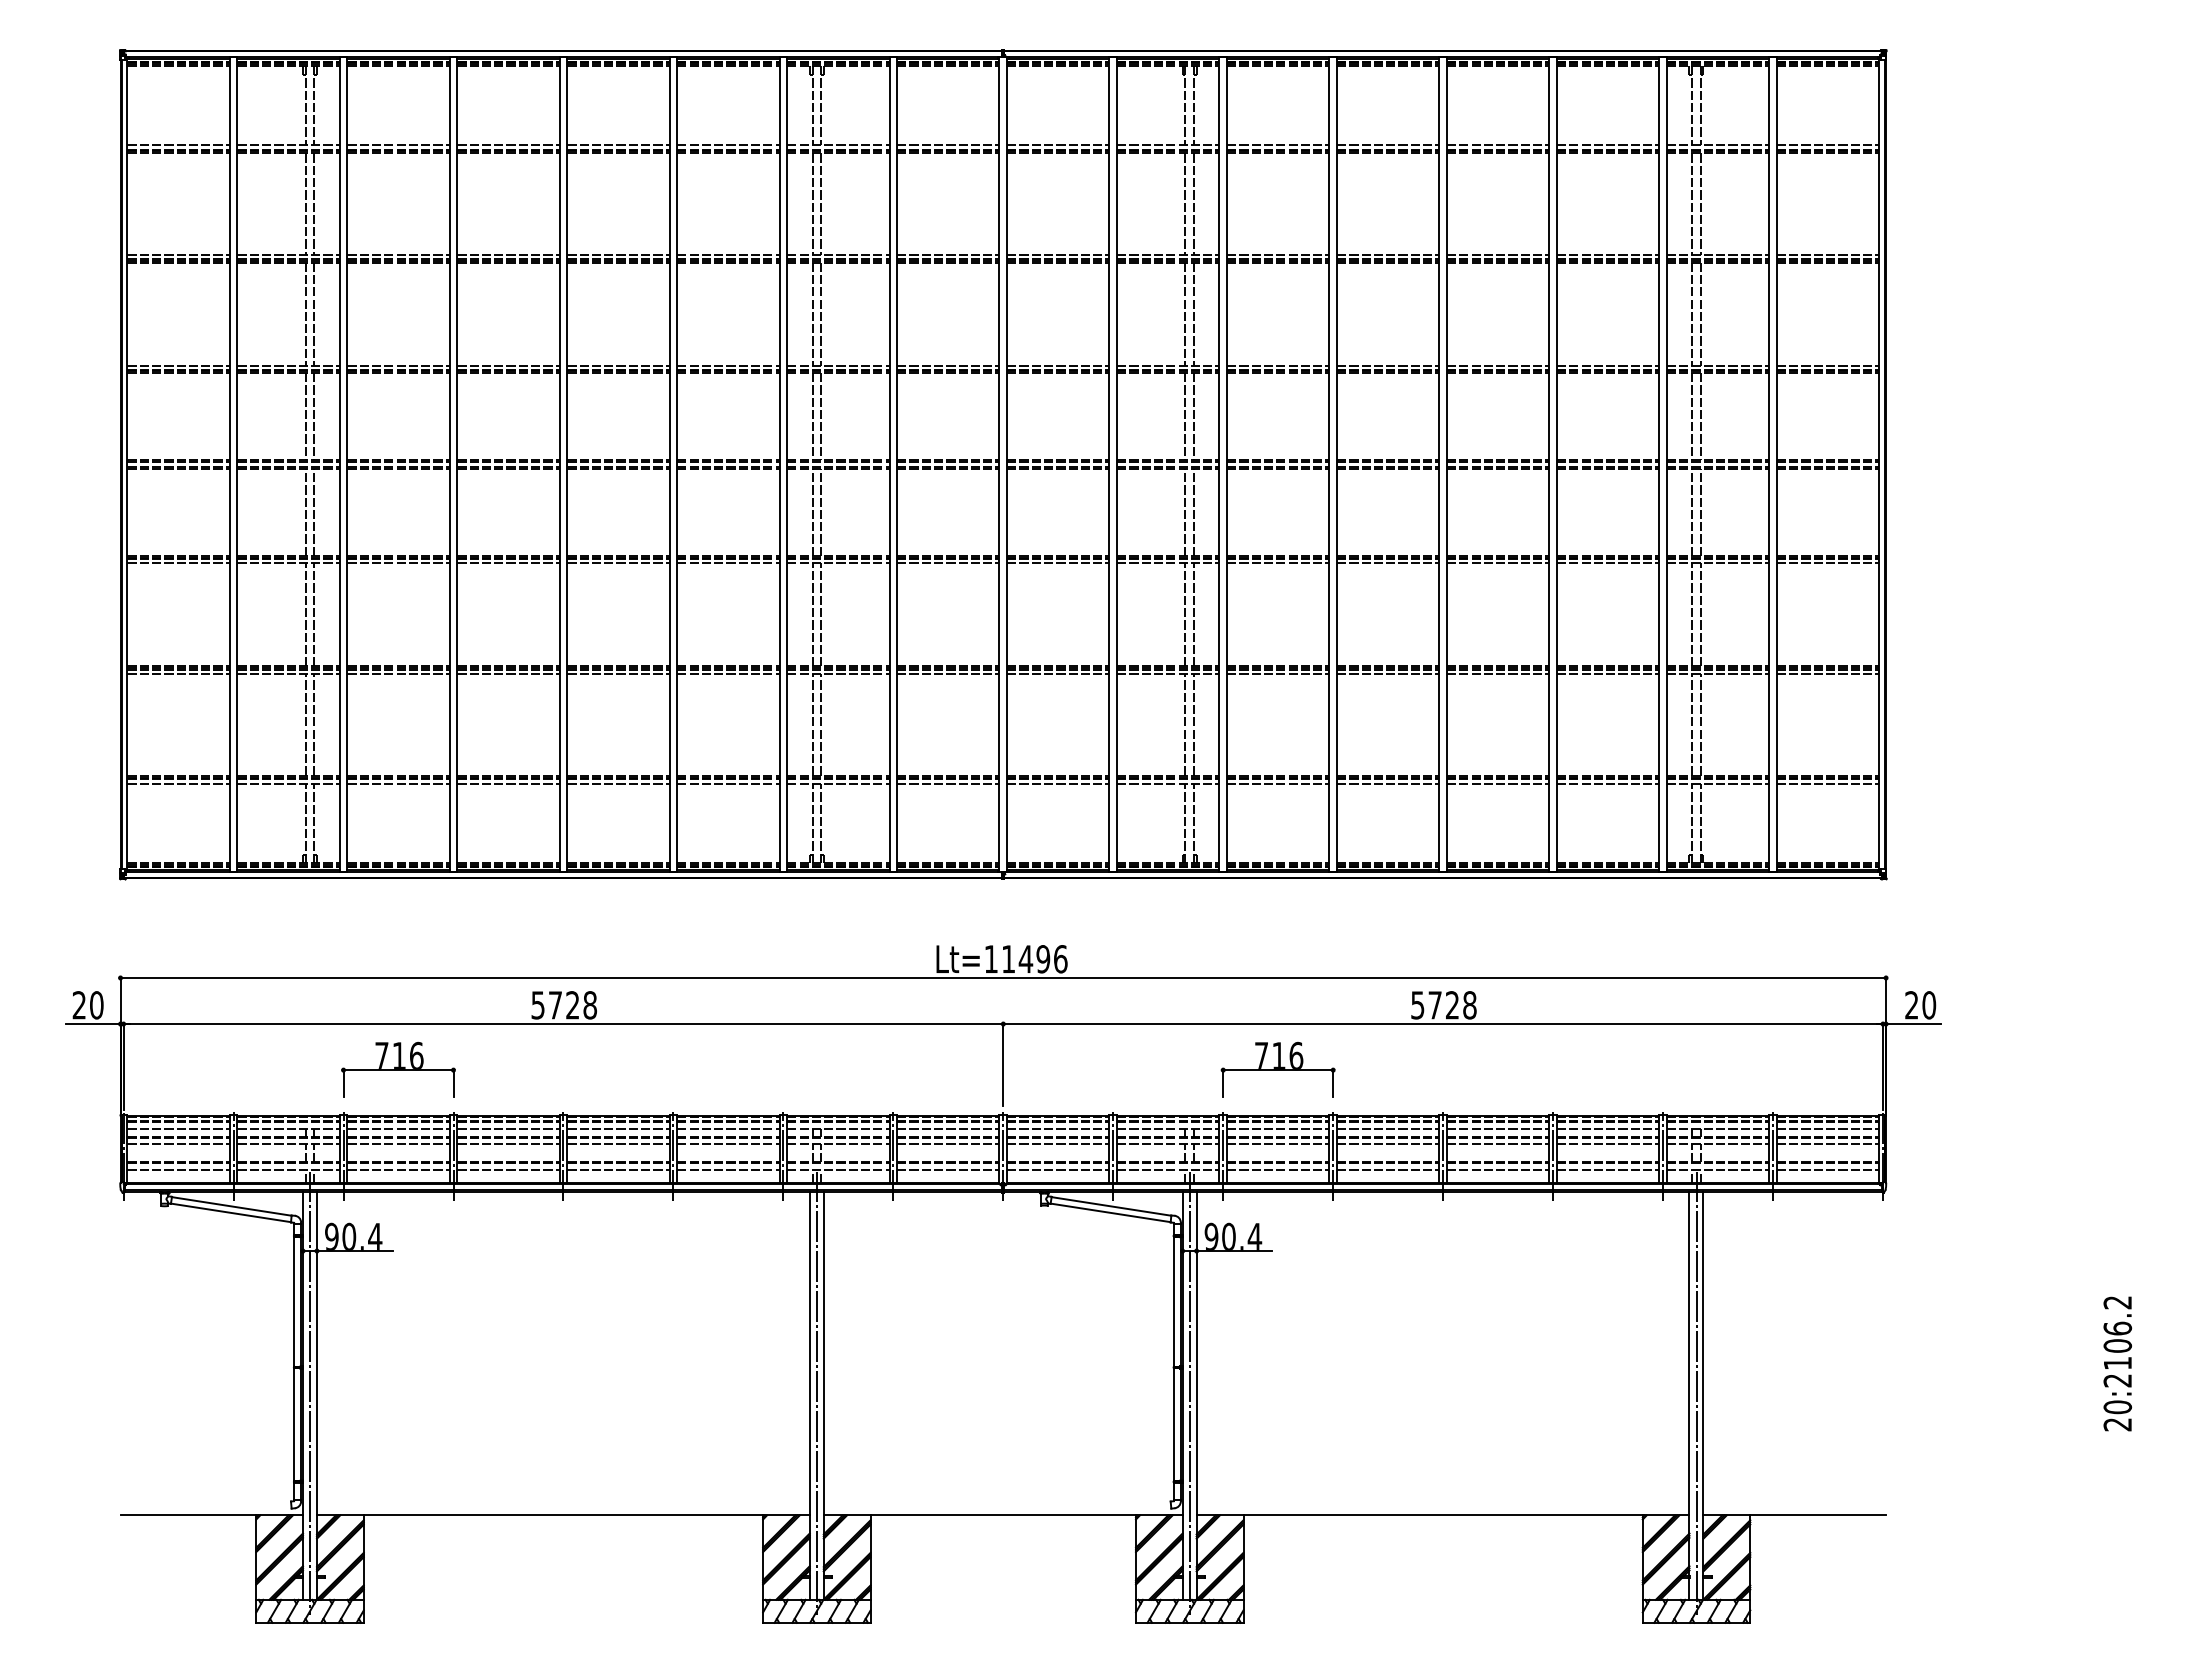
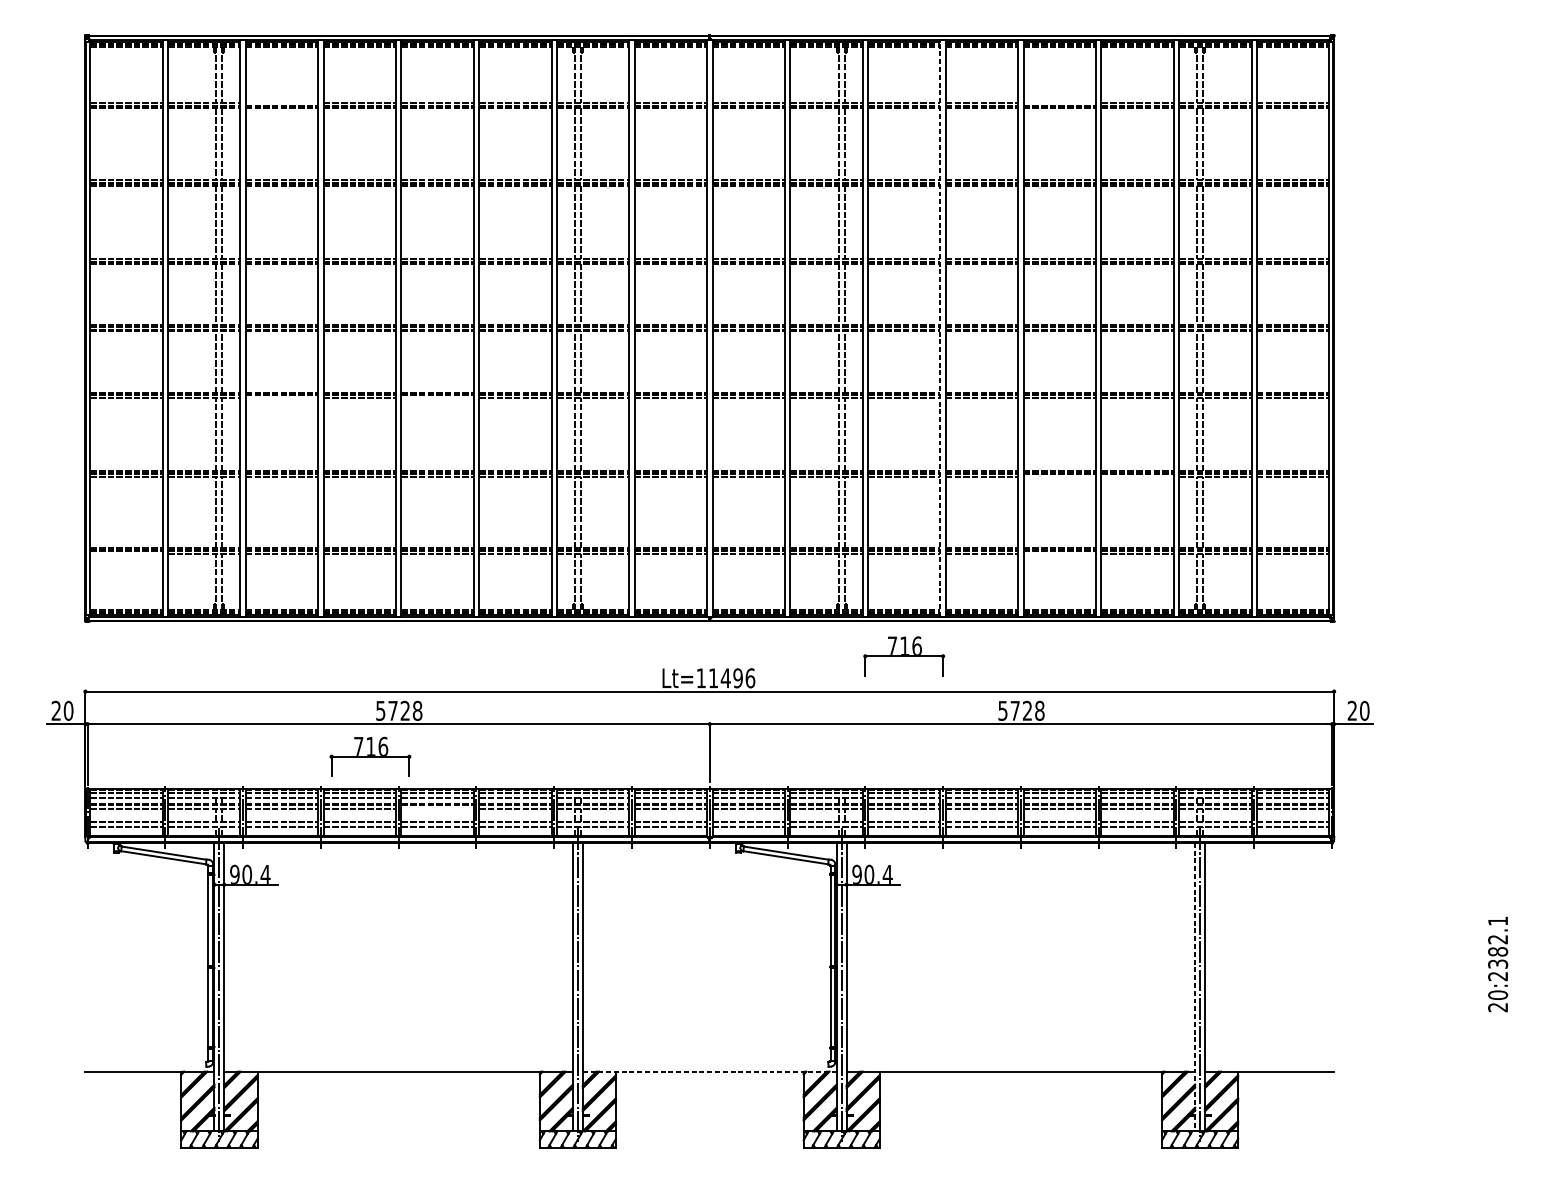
line: (398, 145) -> (282, 102), removed
line: (1497, 145) -> (1059, 102), removed
line: (1329, 464) -> (940, 328), solid -> dashed
line: (398, 563) -> (282, 398), removed
line: (618, 563) -> (437, 398), removed
line: (1497, 674) -> (1059, 476), removed
line: (1607, 674) -> (1137, 476), removed
line: (178, 783) -> (126, 554), removed
line: (1497, 783) -> (1059, 554), removed
part: (398, 1069) -> (370, 756), moved
part: (1277, 1069) -> (903, 655), moved
line: (618, 1144) -> (437, 809), removed
text: (2117, 1332) -> (1497, 942), 20:2106.2 -> 20:2382.1
line: (1689, 1395) -> (1195, 986), solid -> dashed
line: (1002, 1515) -> (709, 1071), solid -> dashed

